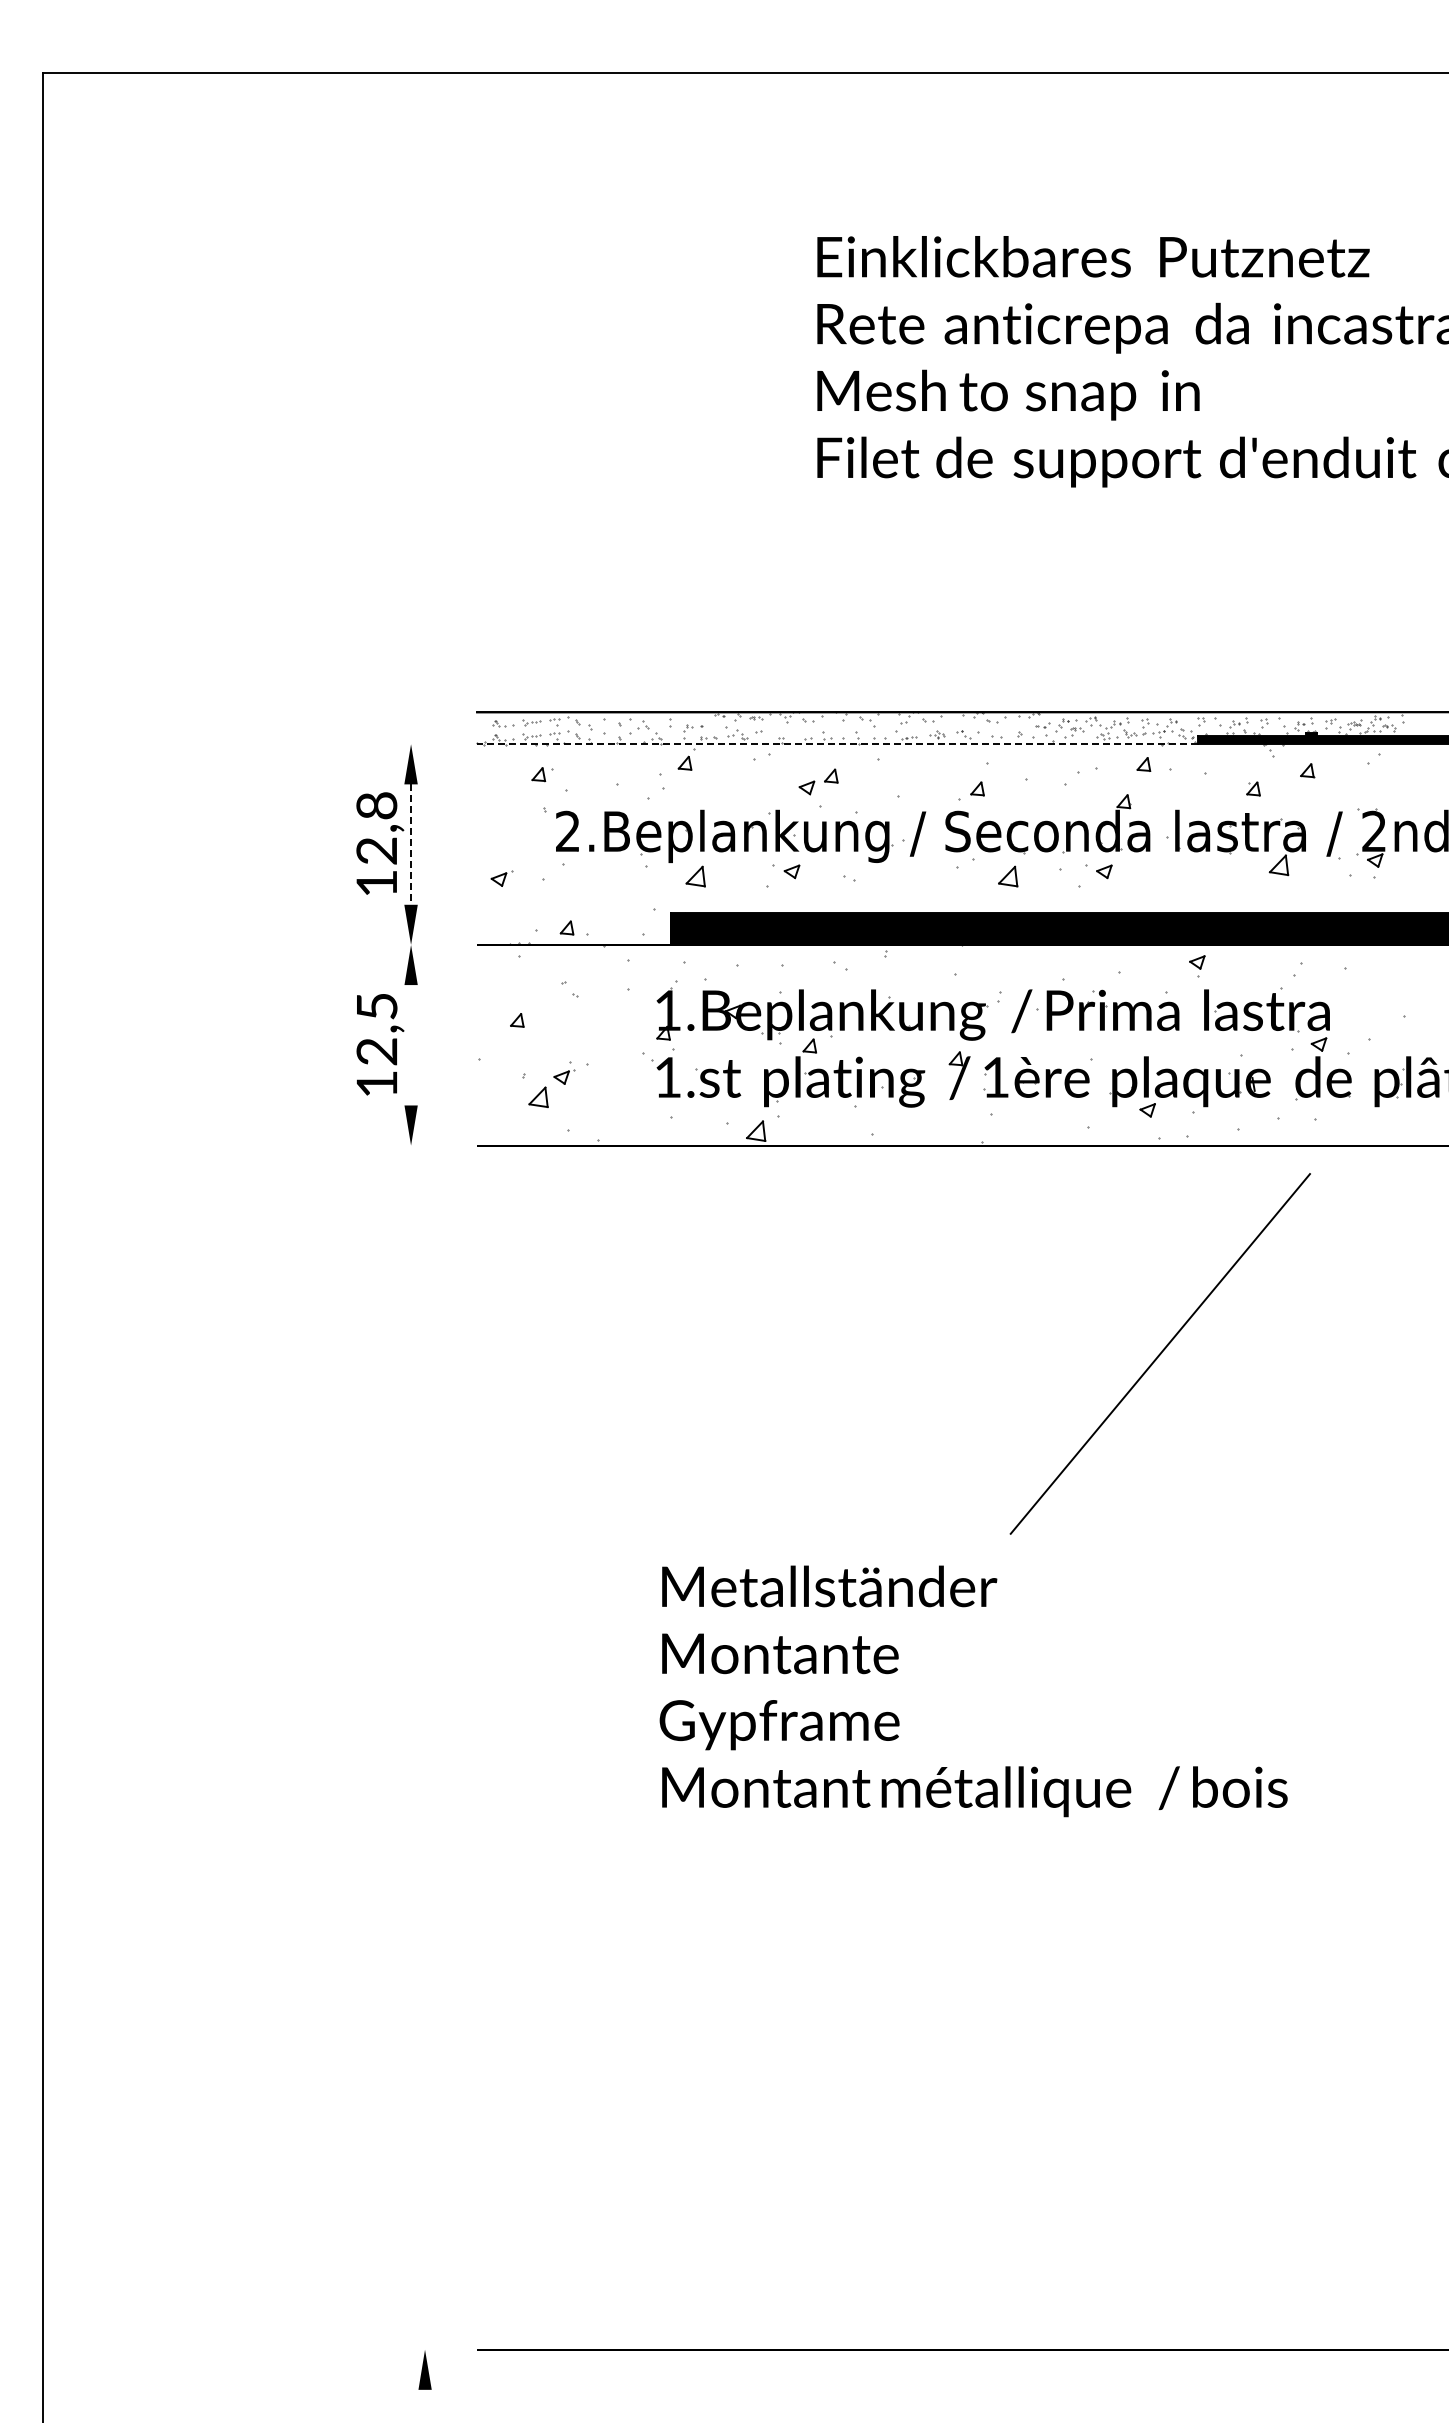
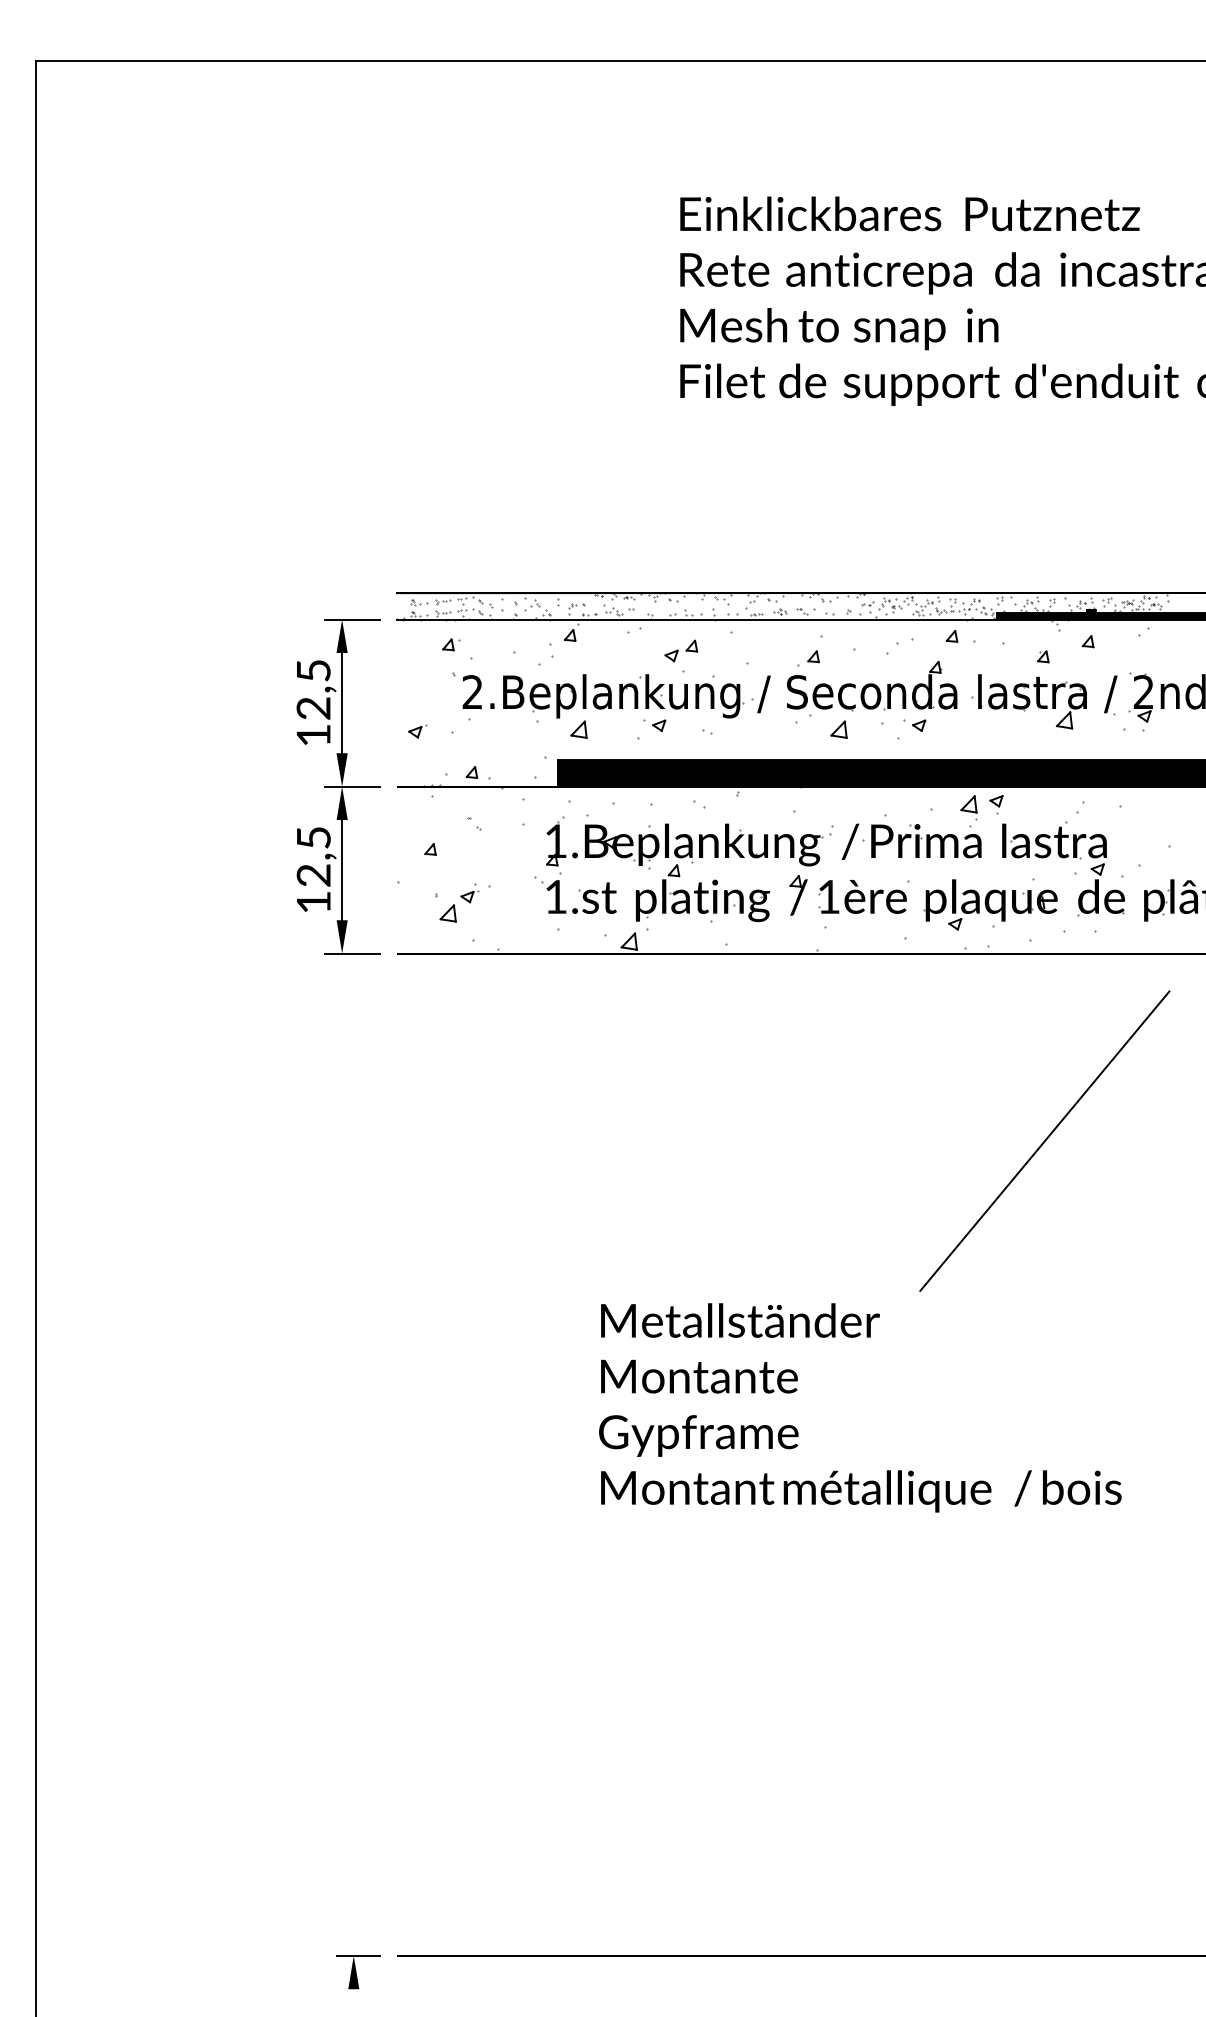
line: (423, 744) -> (352, 619), added
line: (837, 744) -> (697, 619), dashed -> solid
text: (376, 805) -> (313, 670), 12,8 -> 12,5
line: (411, 845) -> (342, 703), dashed -> solid
line: (423, 944) -> (352, 786), added
part: (1164, 969) -> (969, 807), added
line: (411, 1045) -> (342, 870), added
line: (423, 1145) -> (352, 953), added
line: (1159, 1353) -> (1044, 1140), moved
text: (973, 1691) -> (860, 1408), moved
line: (430, 2349) -> (358, 1955), added

